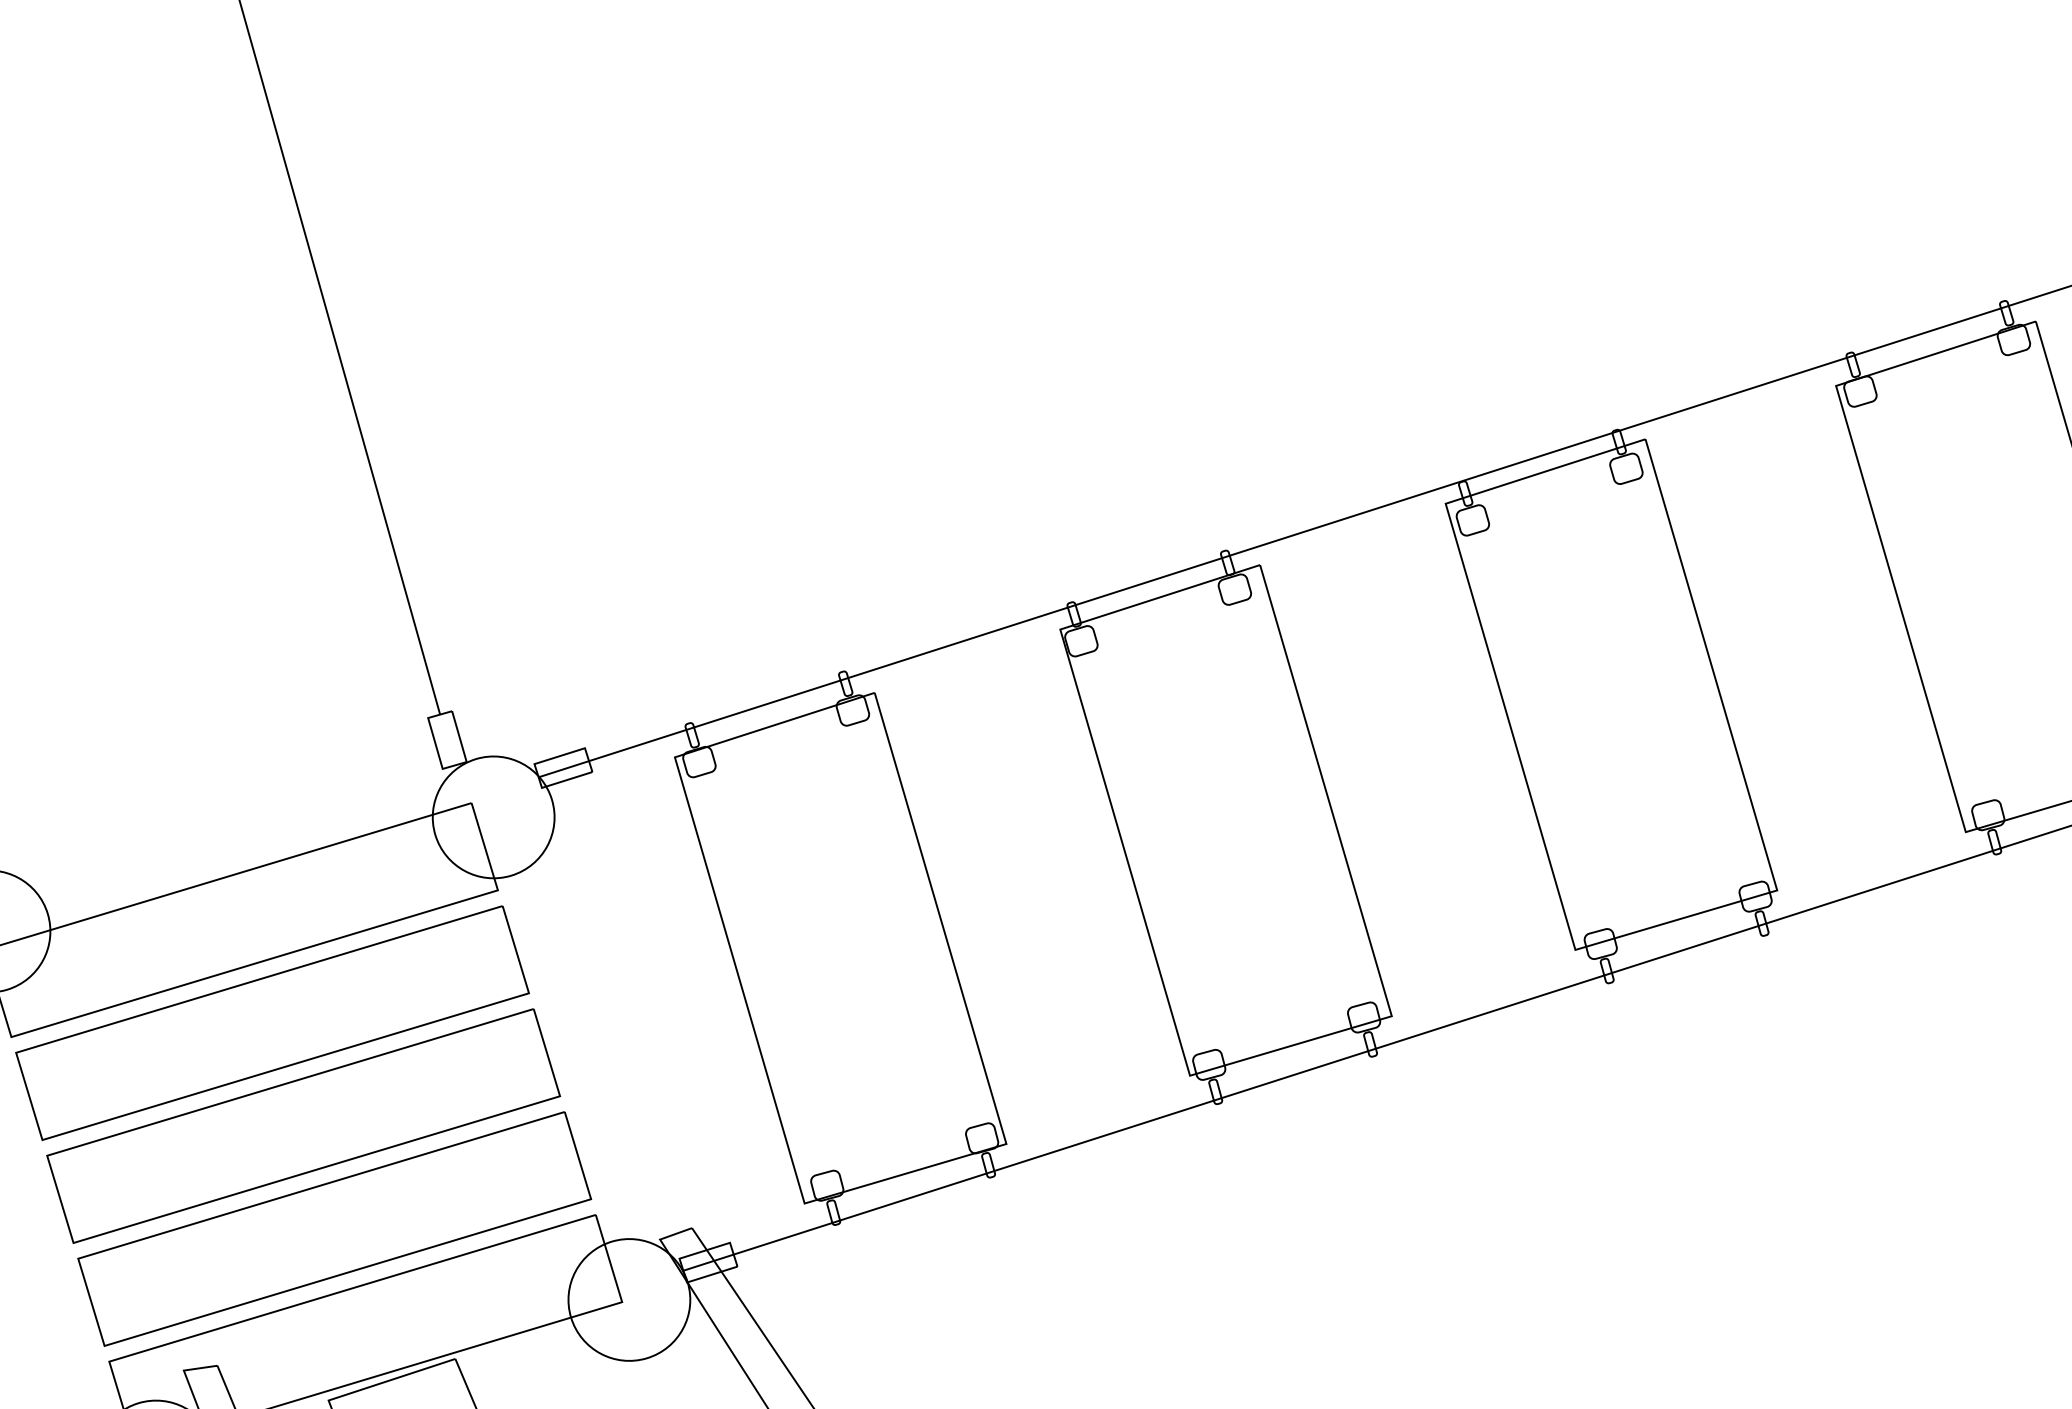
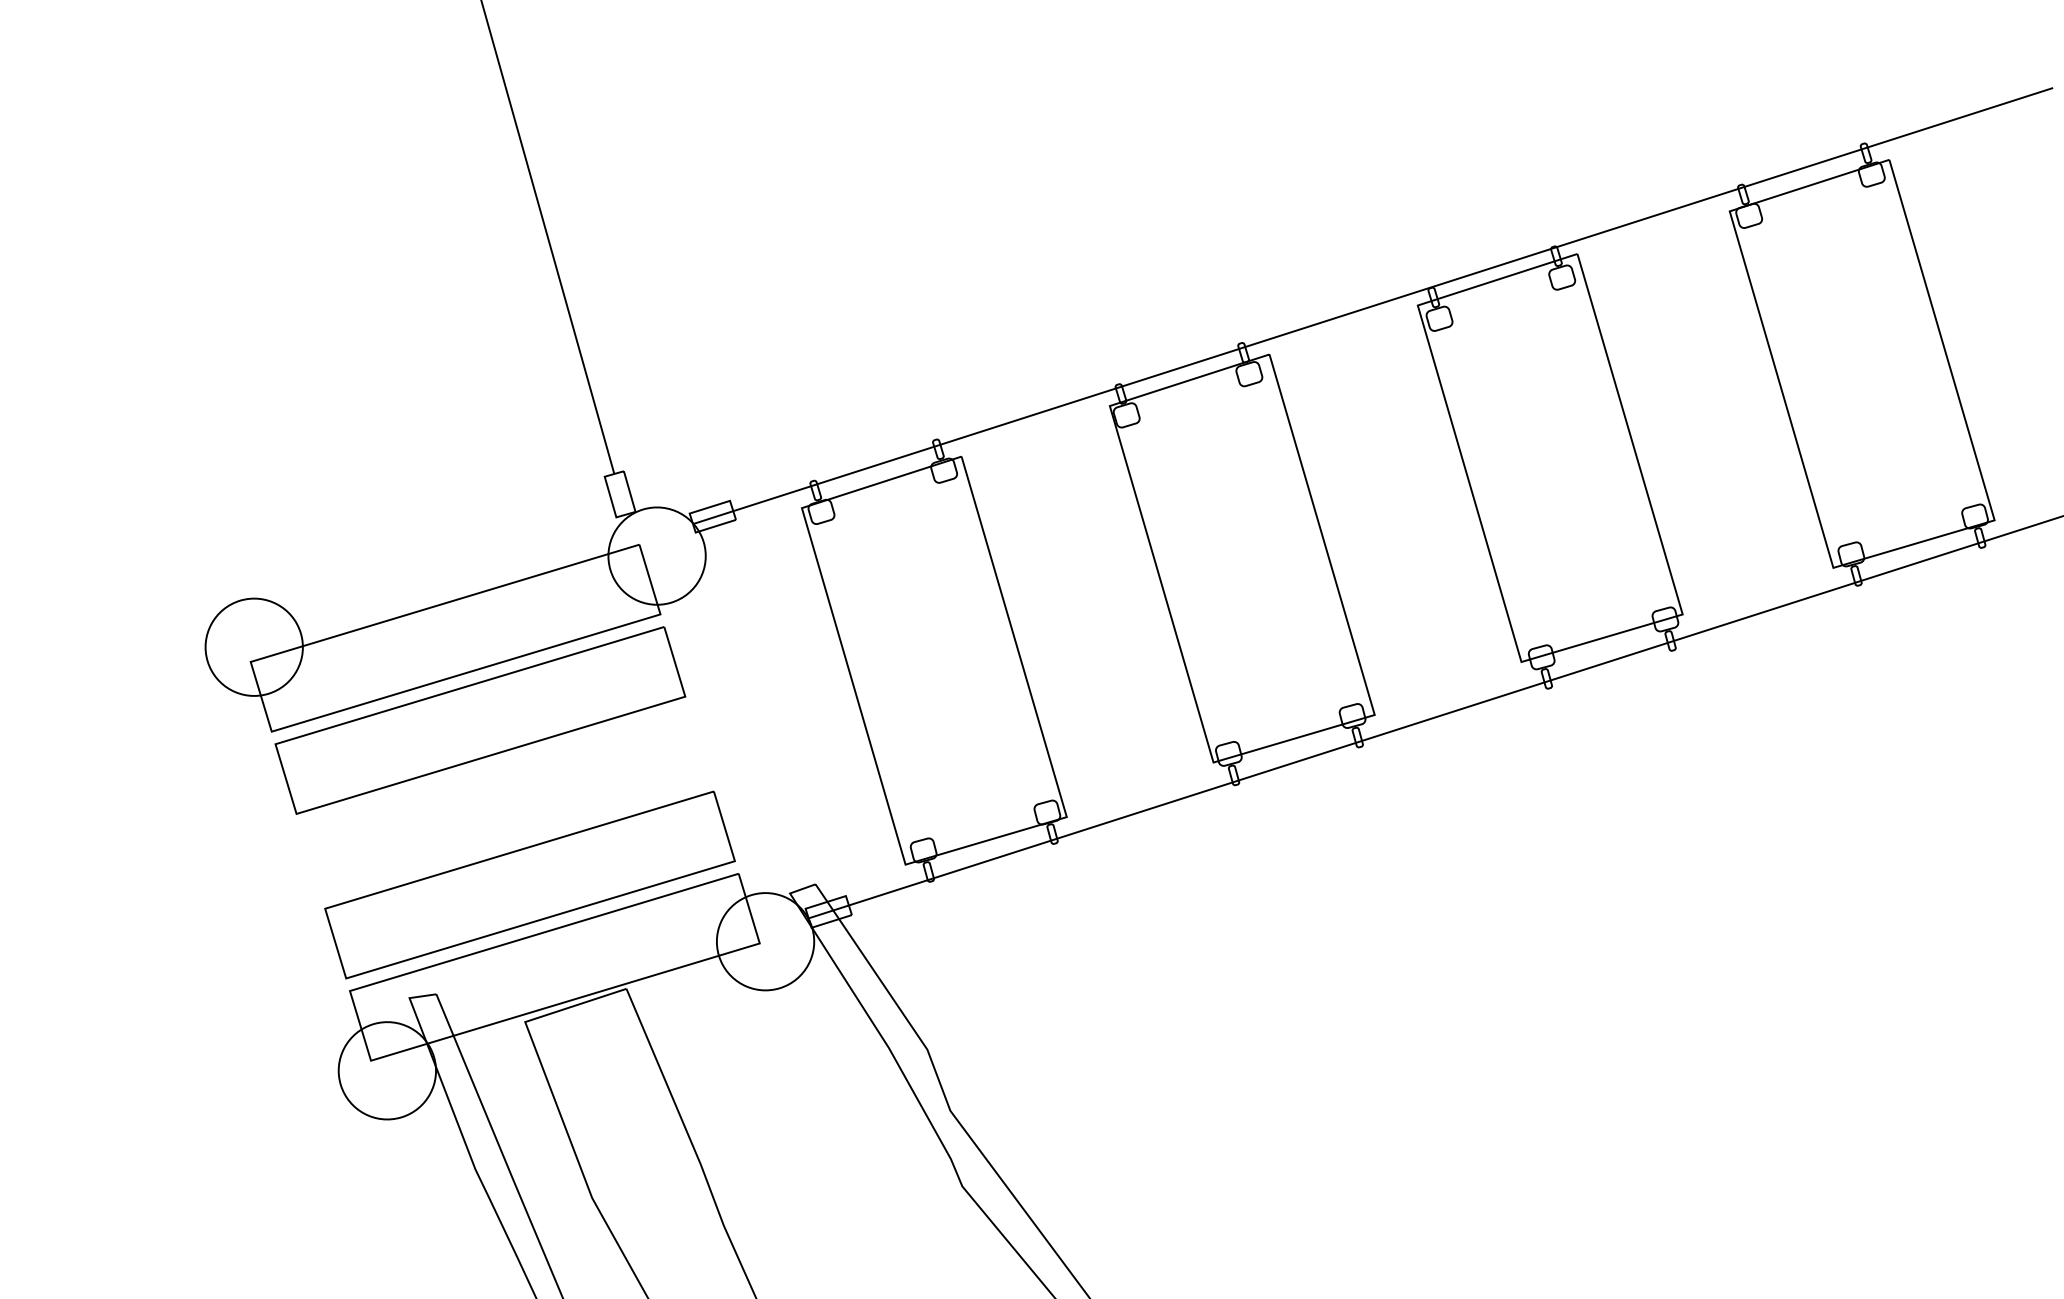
part: (303, 1125) -> (505, 802), removed

